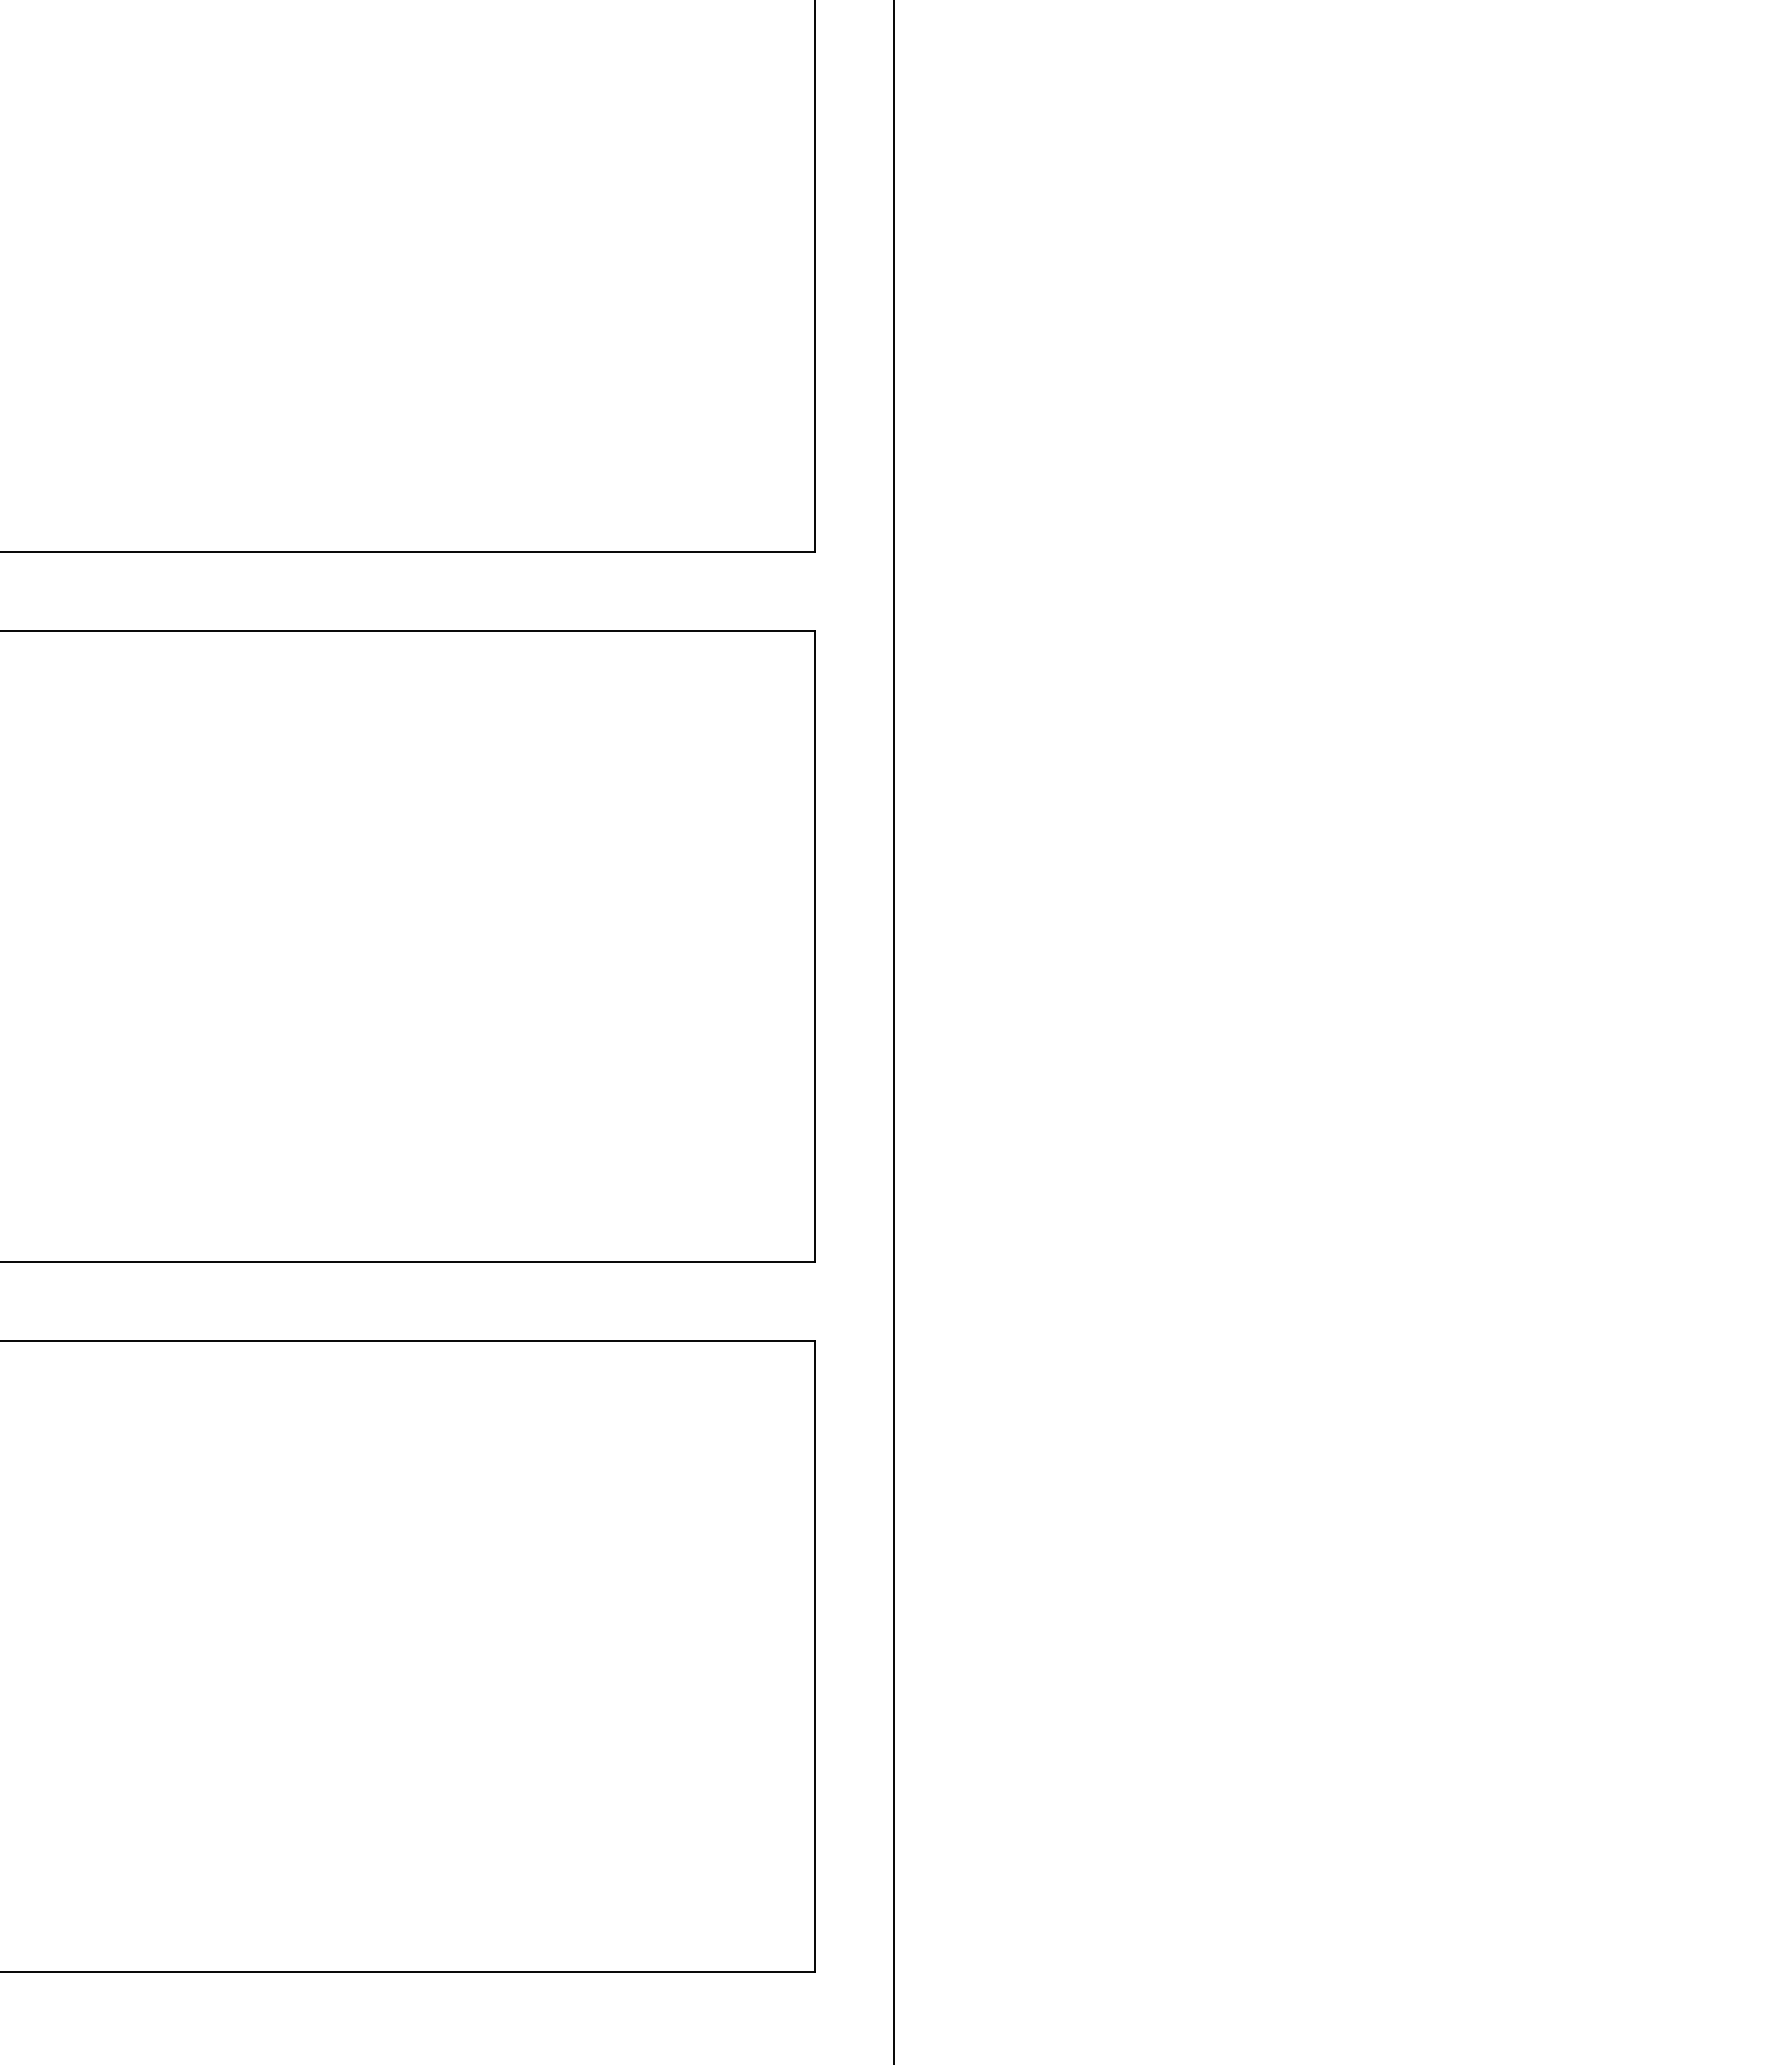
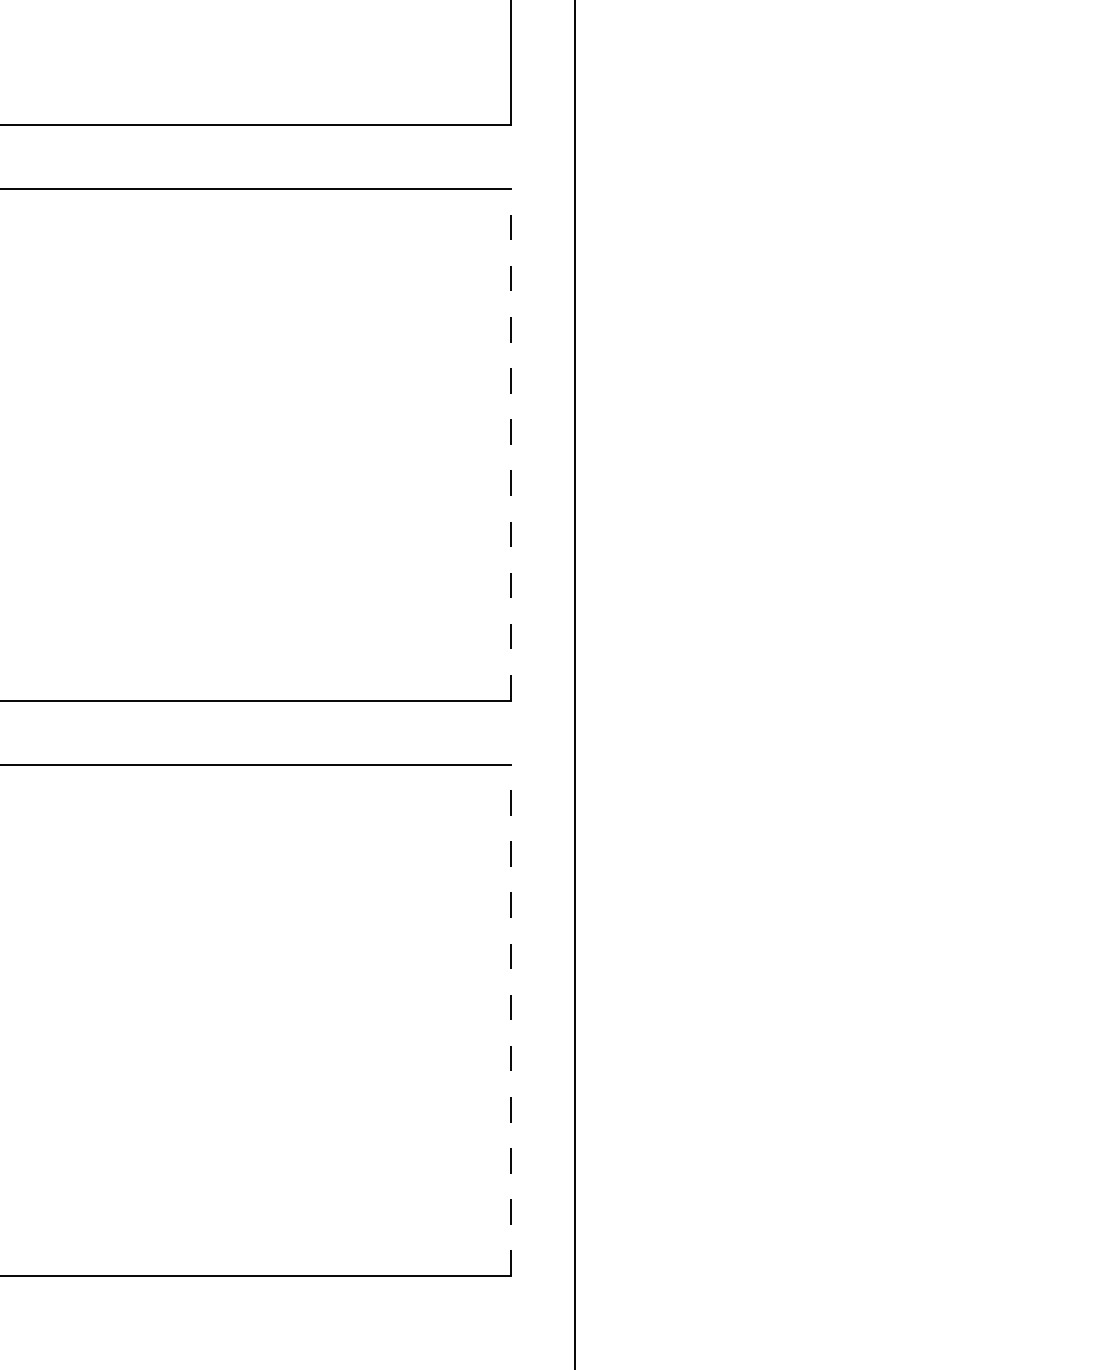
line: (815, 945) -> (511, 444), solid -> dashed
line: (815, 1655) -> (511, 1019), solid -> dashed

